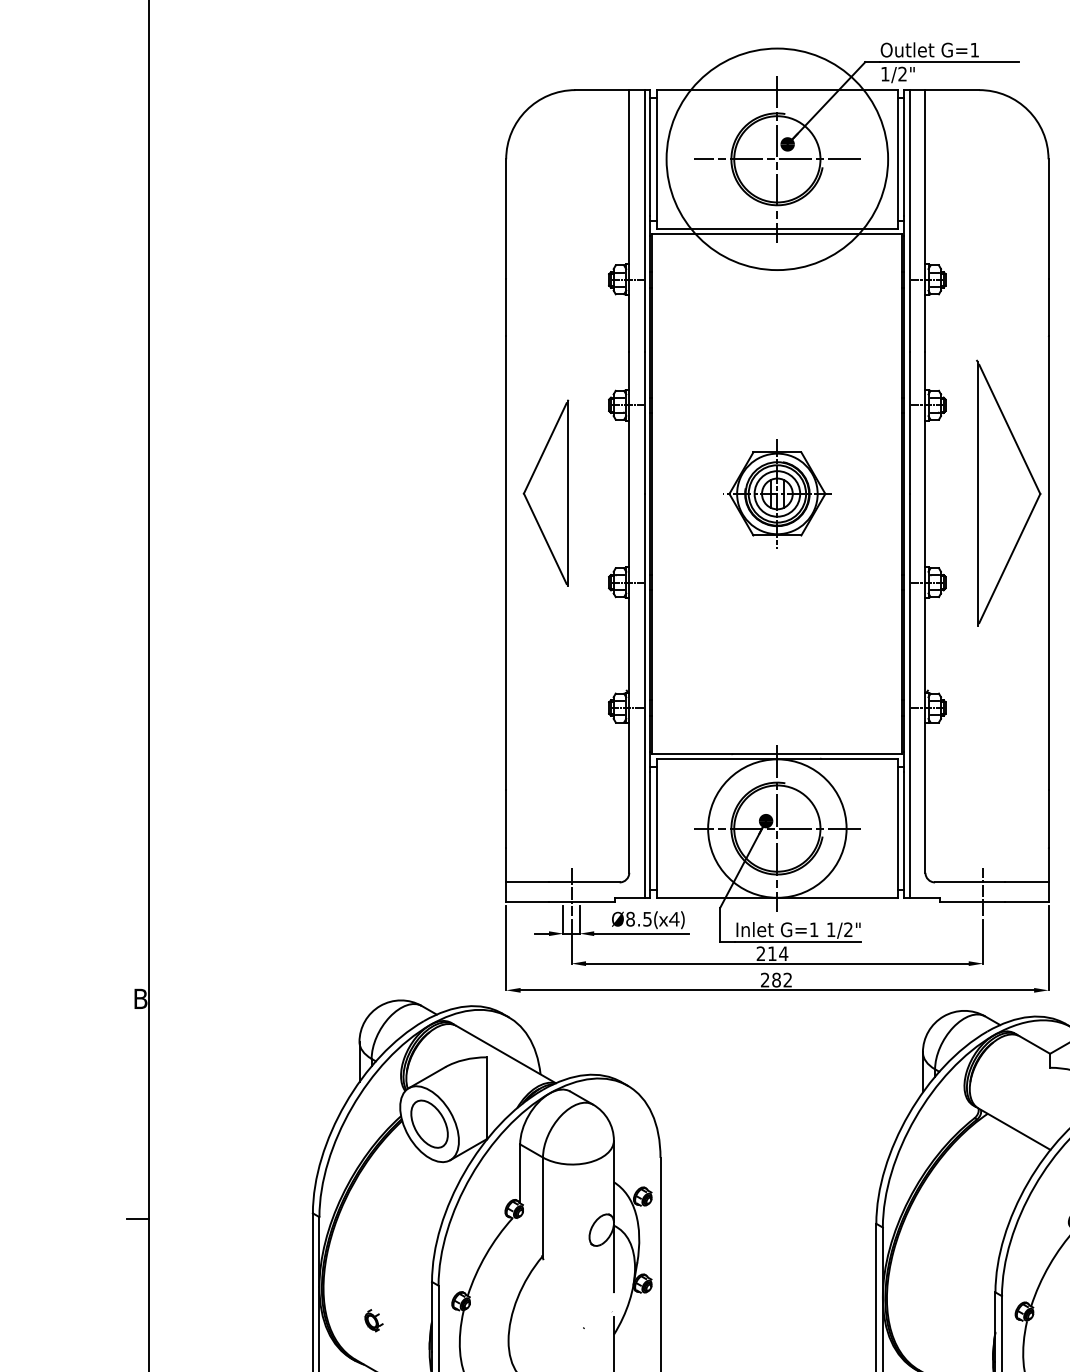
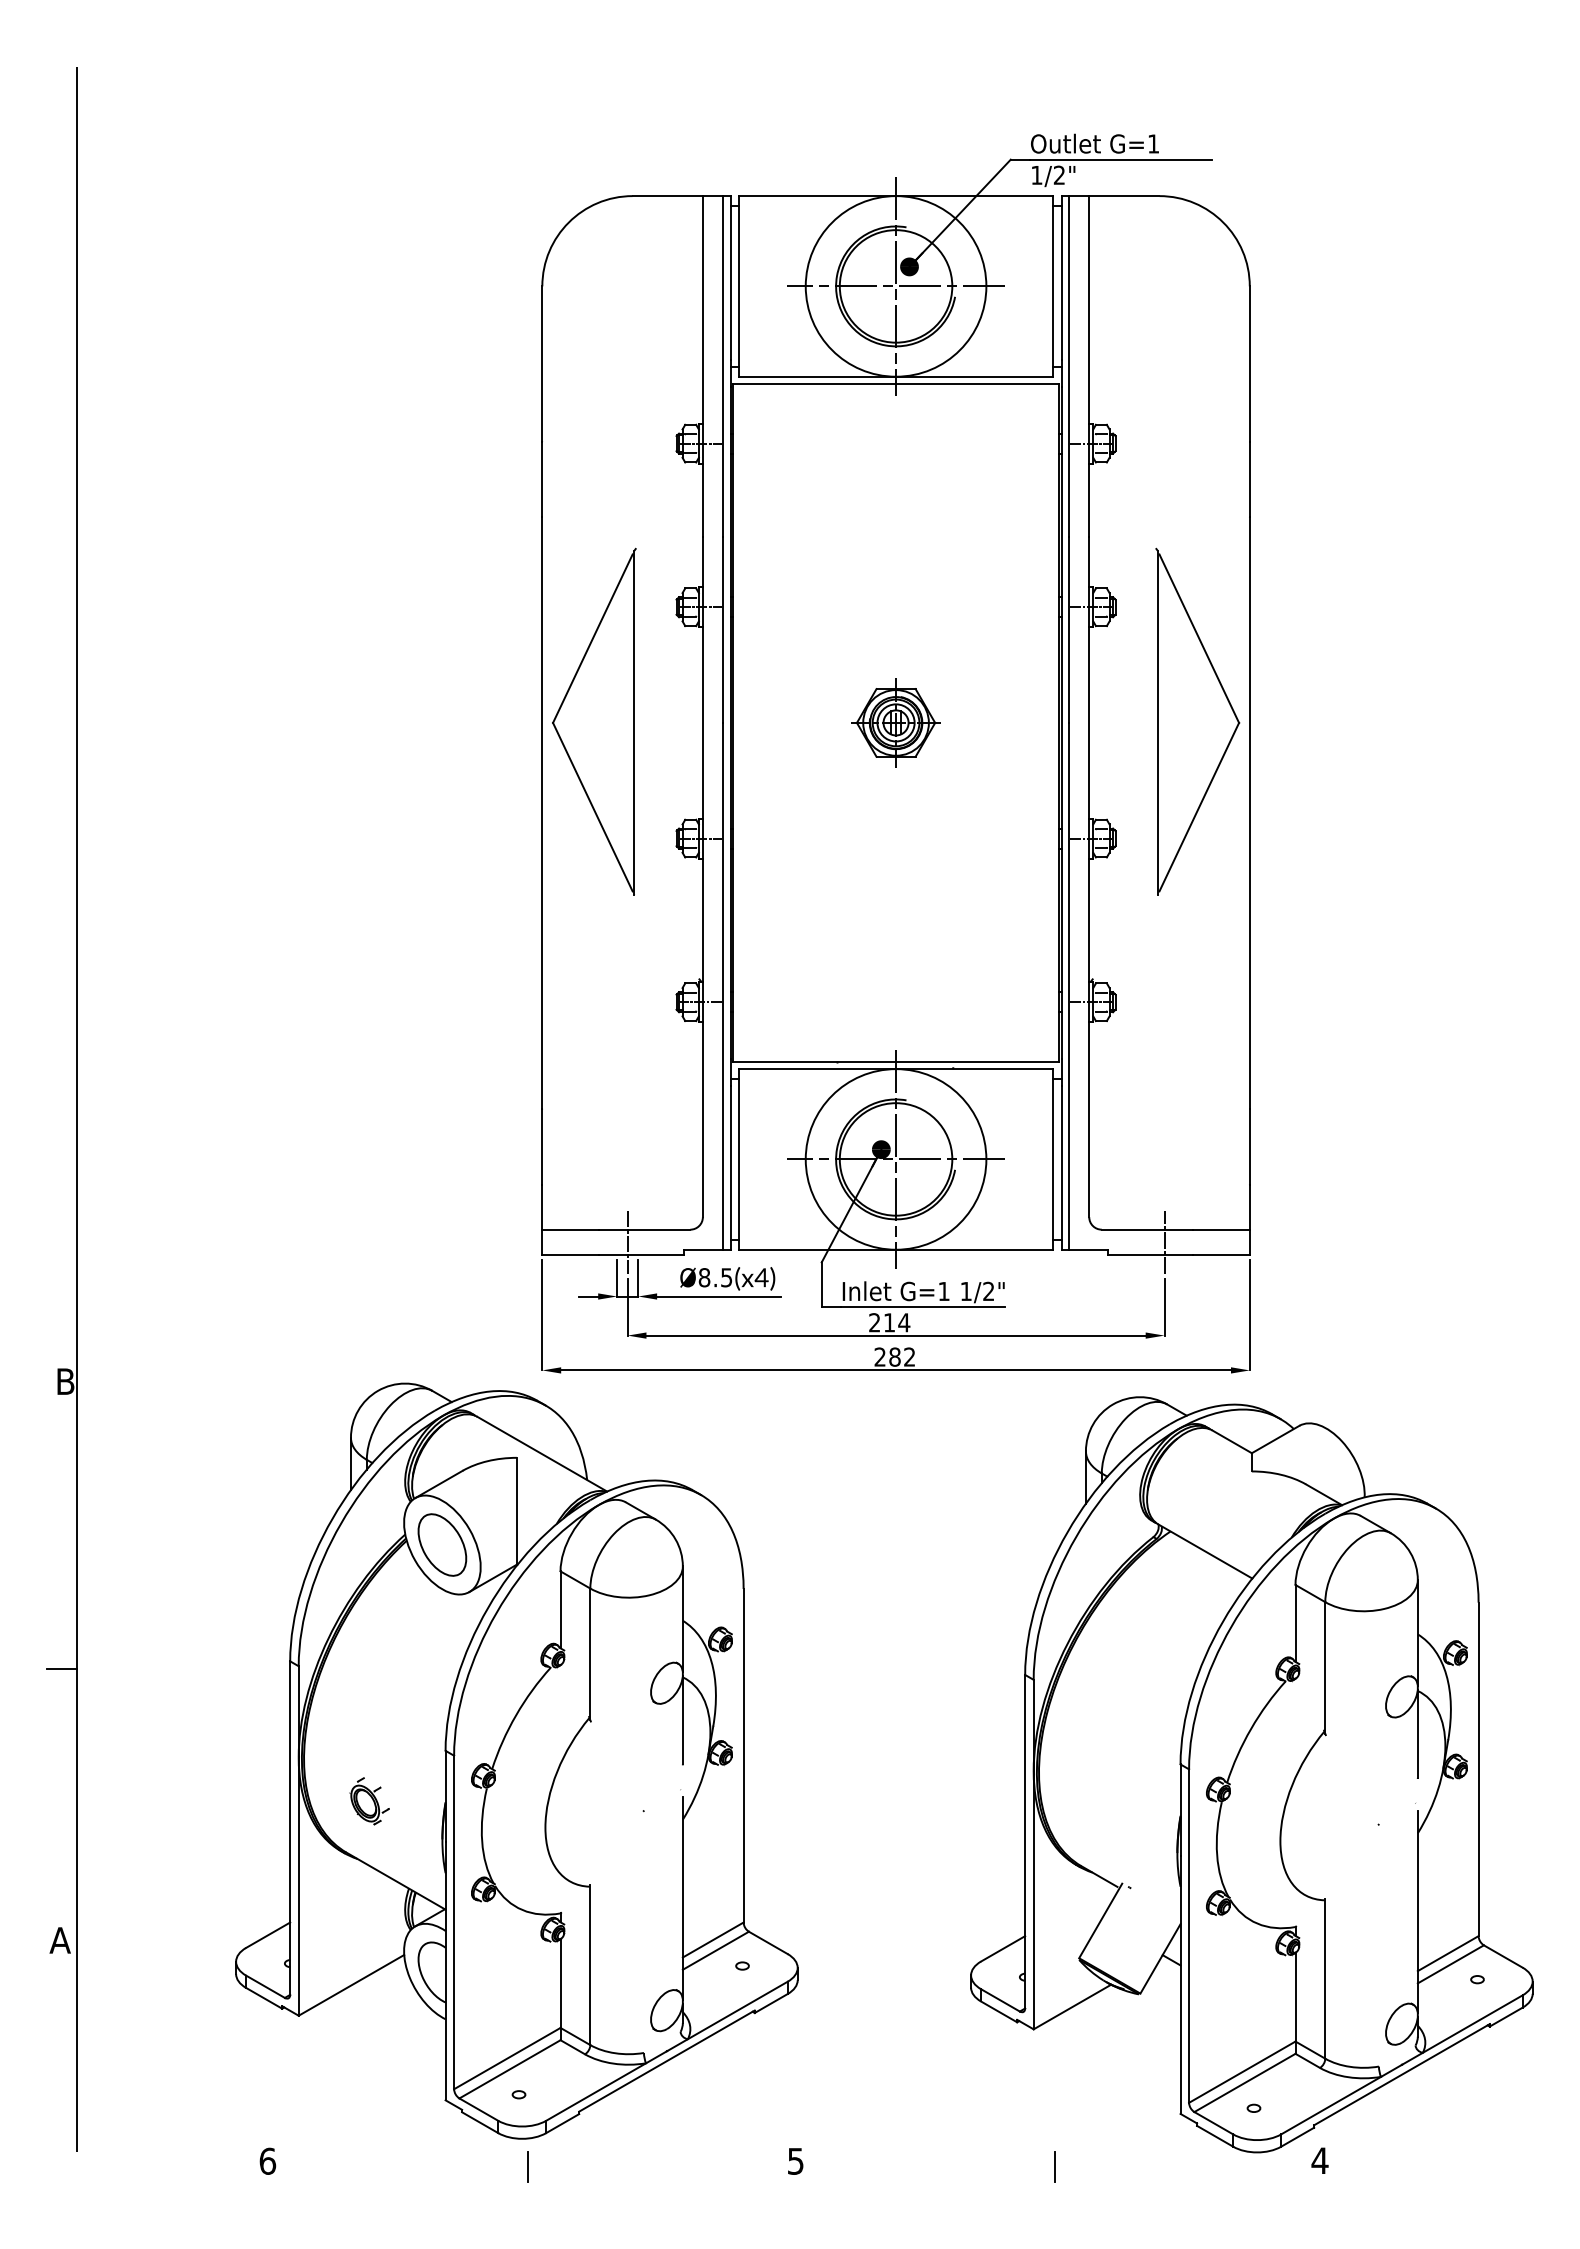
circle: (776, 159) -> (895, 286), size x0.62
part: (546, 492) -> (594, 721), size x1.43
part: (776, 493) -> (895, 722), size x0.62
part: (373, 1320) -> (369, 1801), size x1.67

